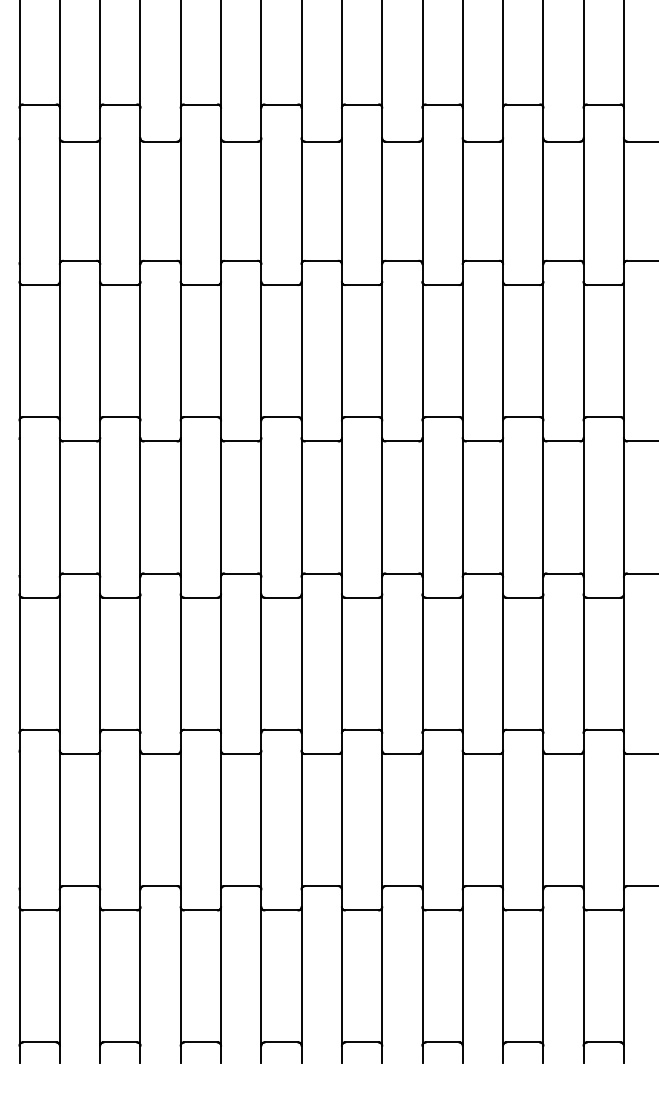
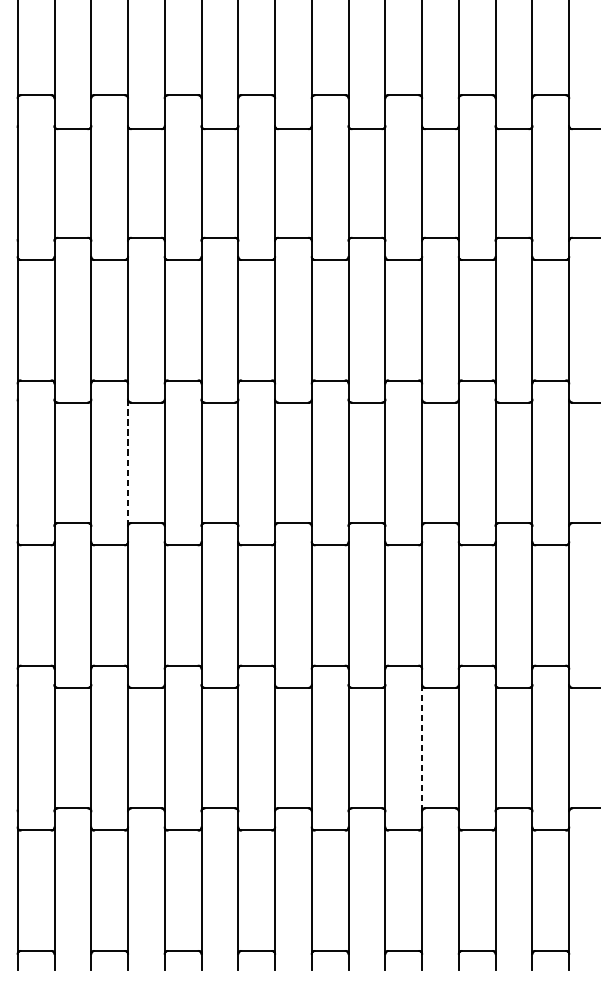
line: (140, 506) -> (128, 462), solid -> dashed
line: (462, 819) -> (421, 747), solid -> dashed

